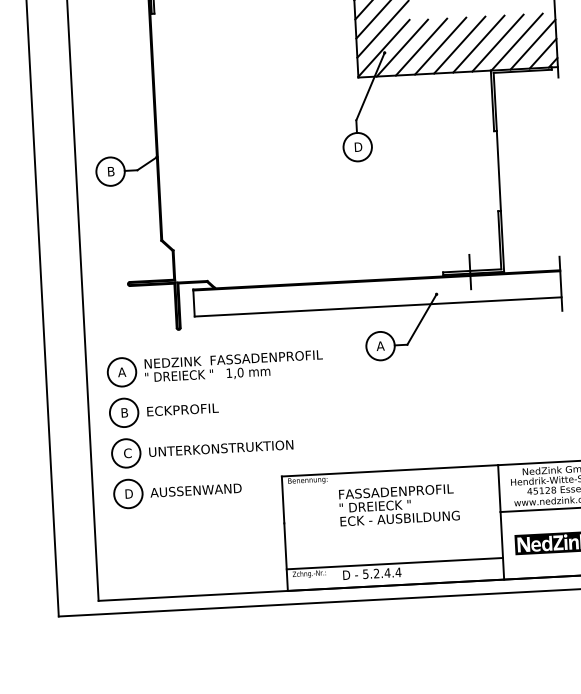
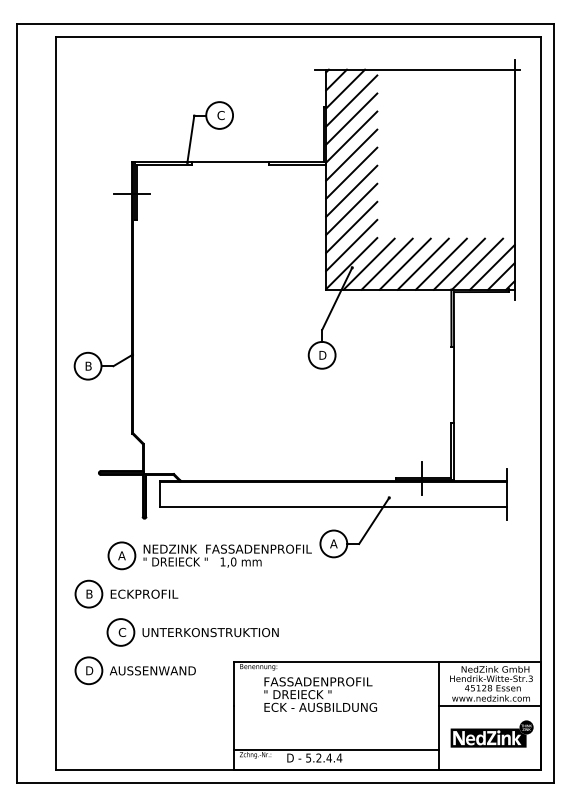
part: (214, 367) -> (209, 555), moved
part: (202, 449) -> (192, 632), moved
text: (399, 504) -> (320, 694), moved

